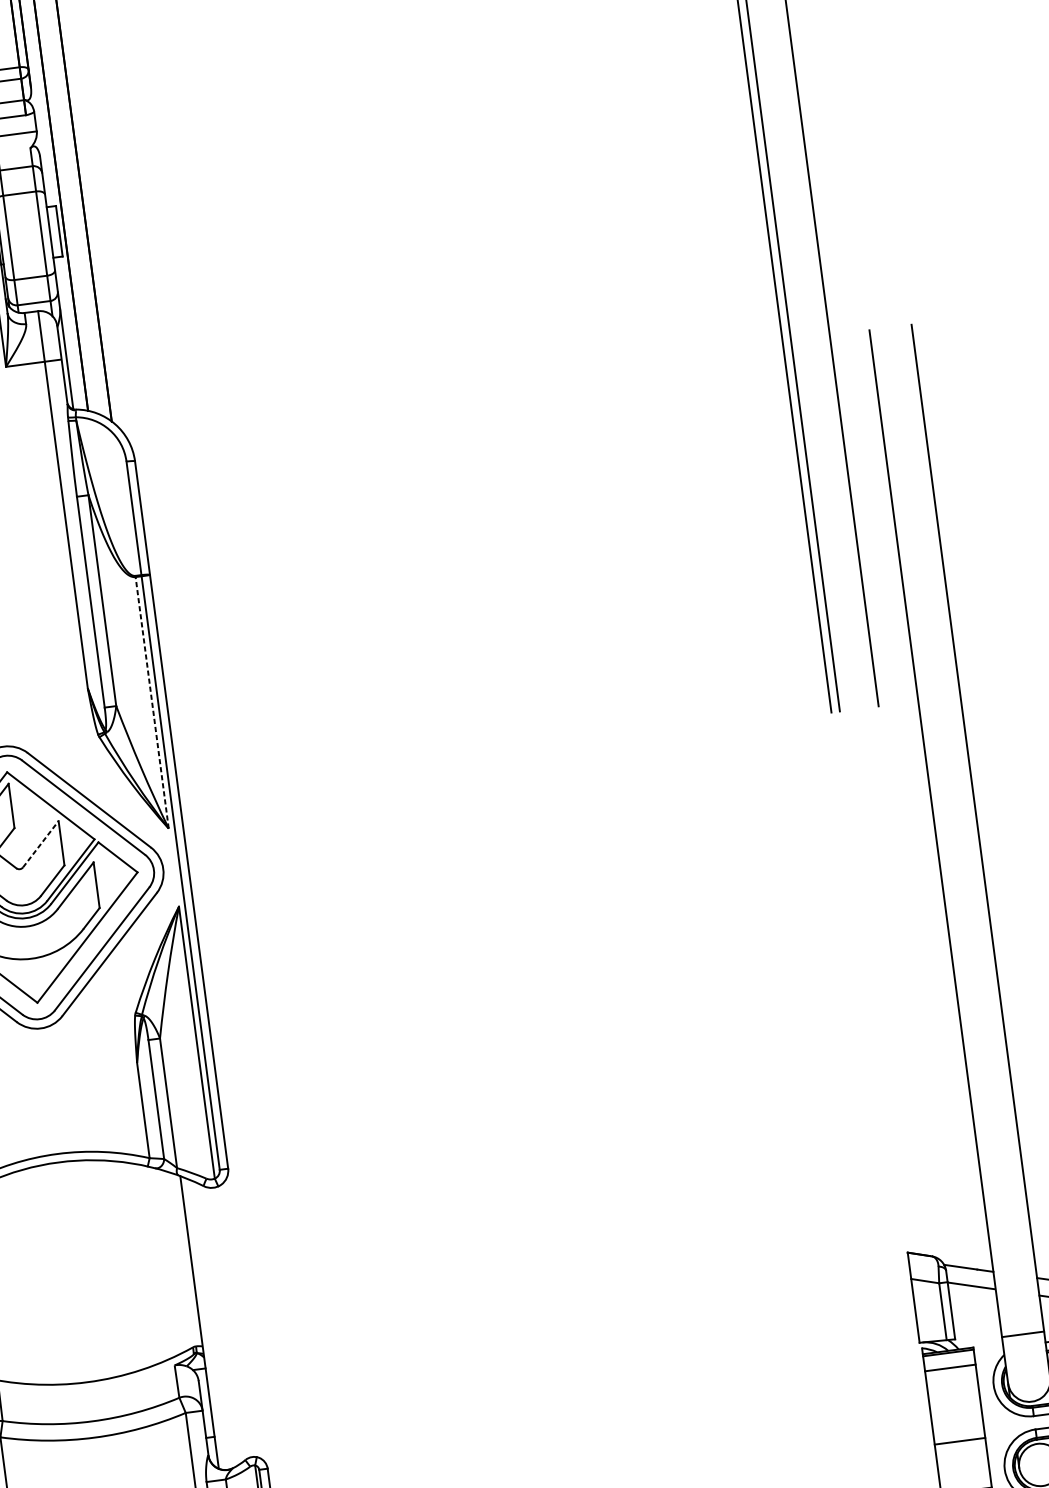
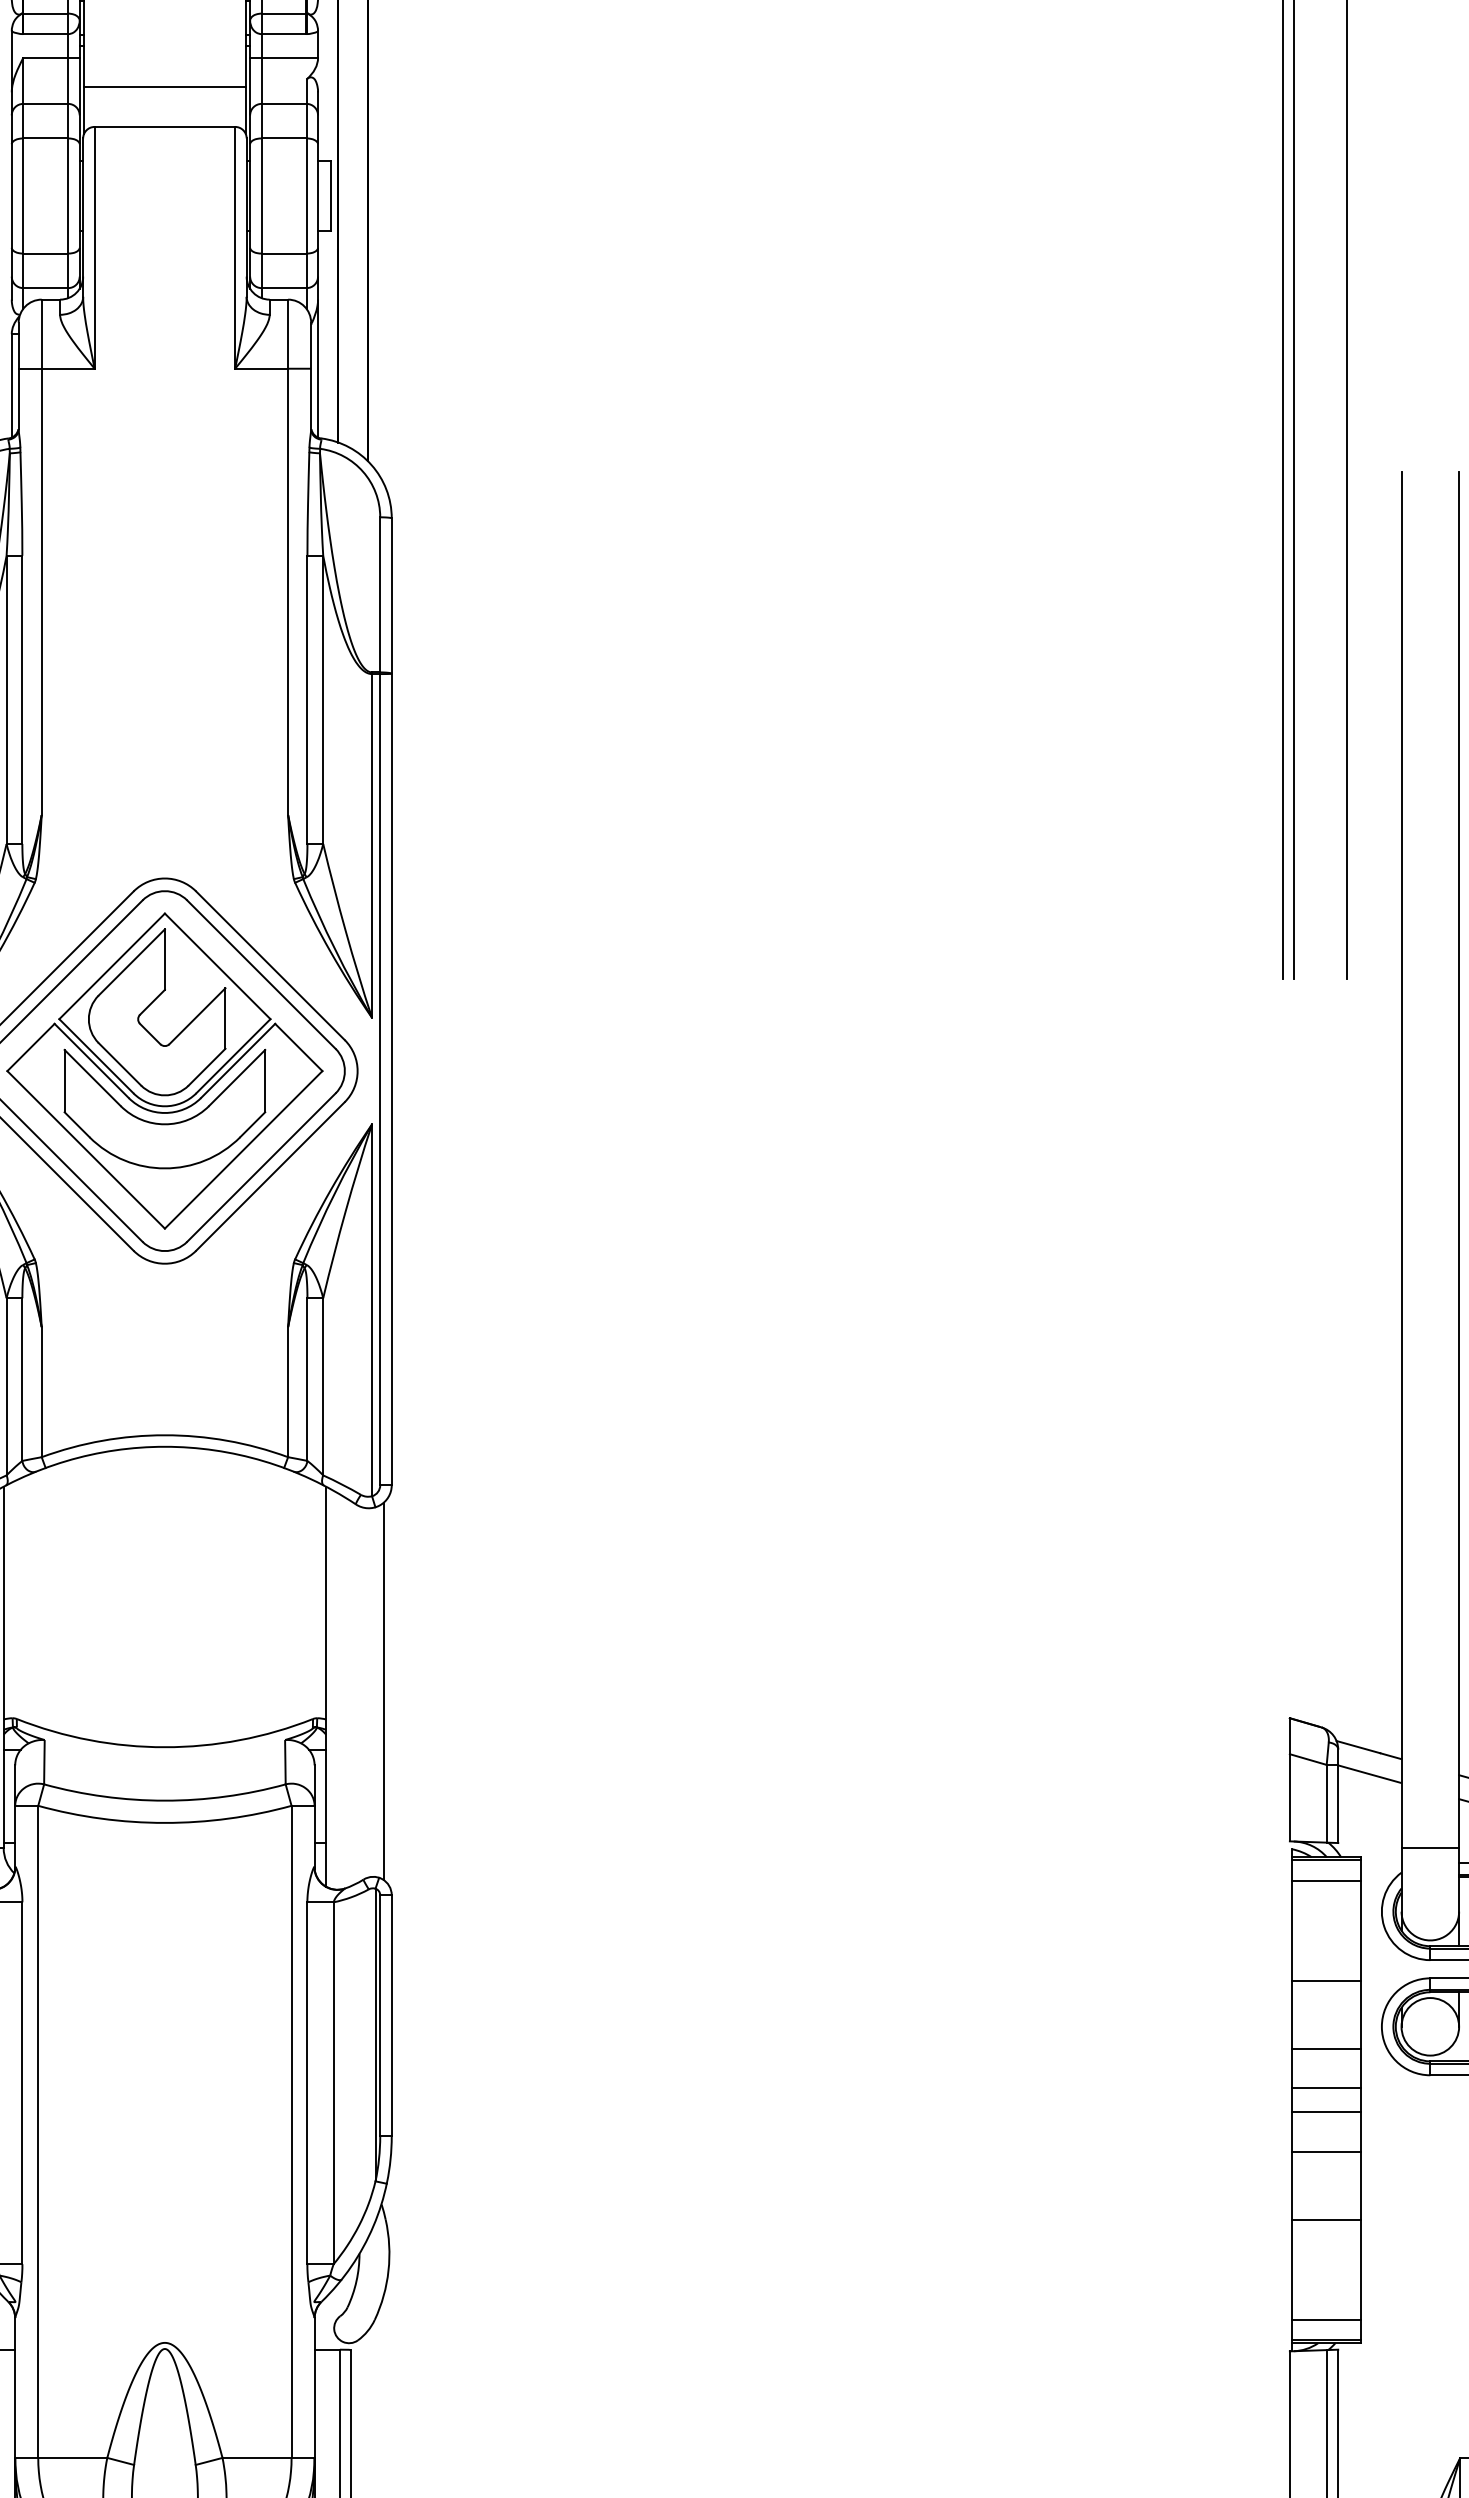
line: (152, 702) -> (372, 845), dashed -> solid
line: (40, 844) -> (197, 1016), dashed -> solid
line: (242, 1320) -> (383, 1691), added

